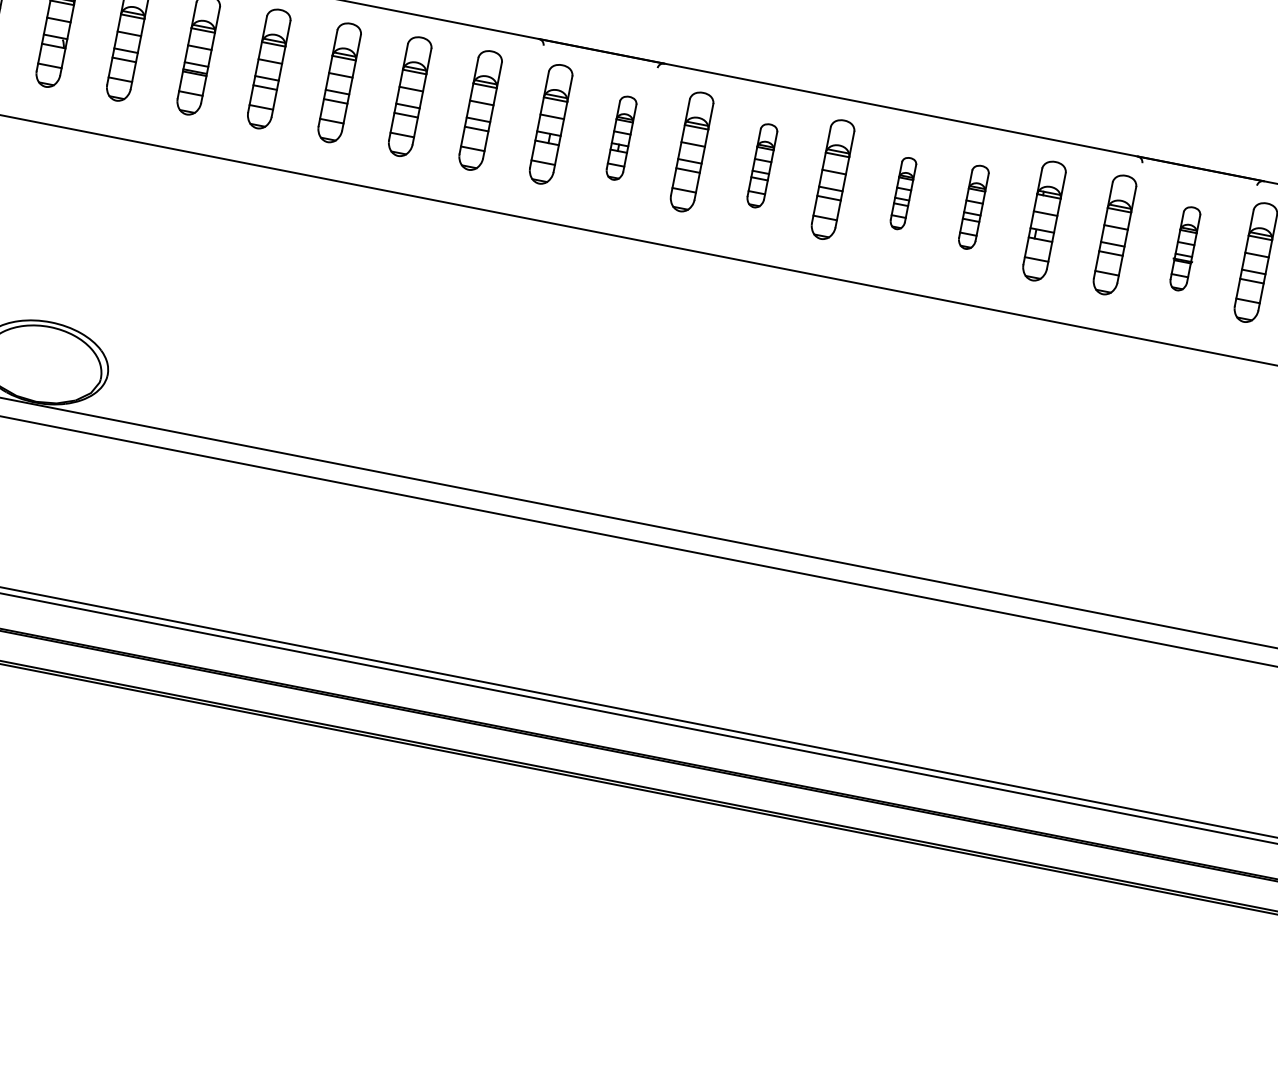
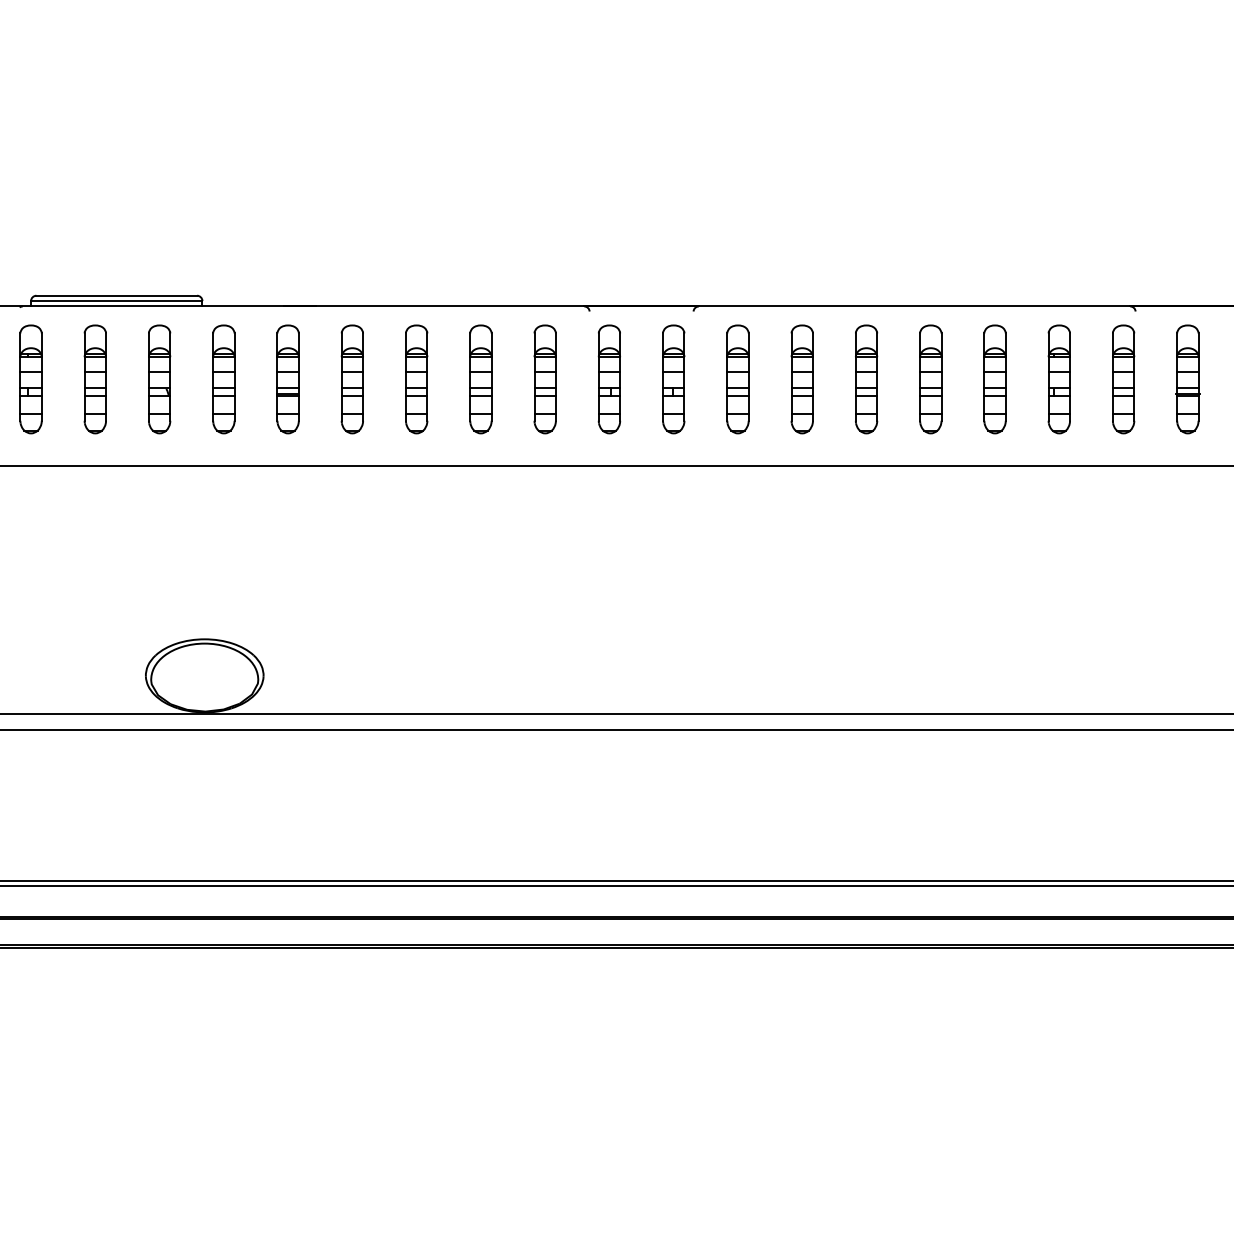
part: (620, 138) -> (673, 379), size x1.43
part: (761, 165) -> (801, 379), size x1.43
part: (902, 193) -> (930, 379), size x1.67
part: (973, 207) -> (994, 379), size x1.43
part: (1184, 248) -> (1187, 379), size x1.43

